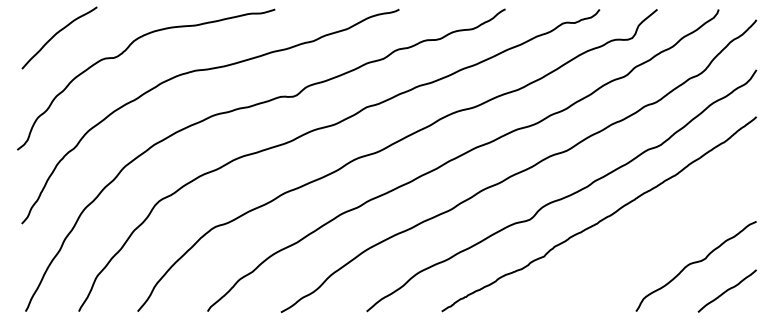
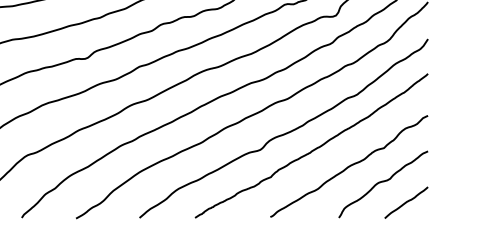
curve: (649, 241) -> (348, 166), added

